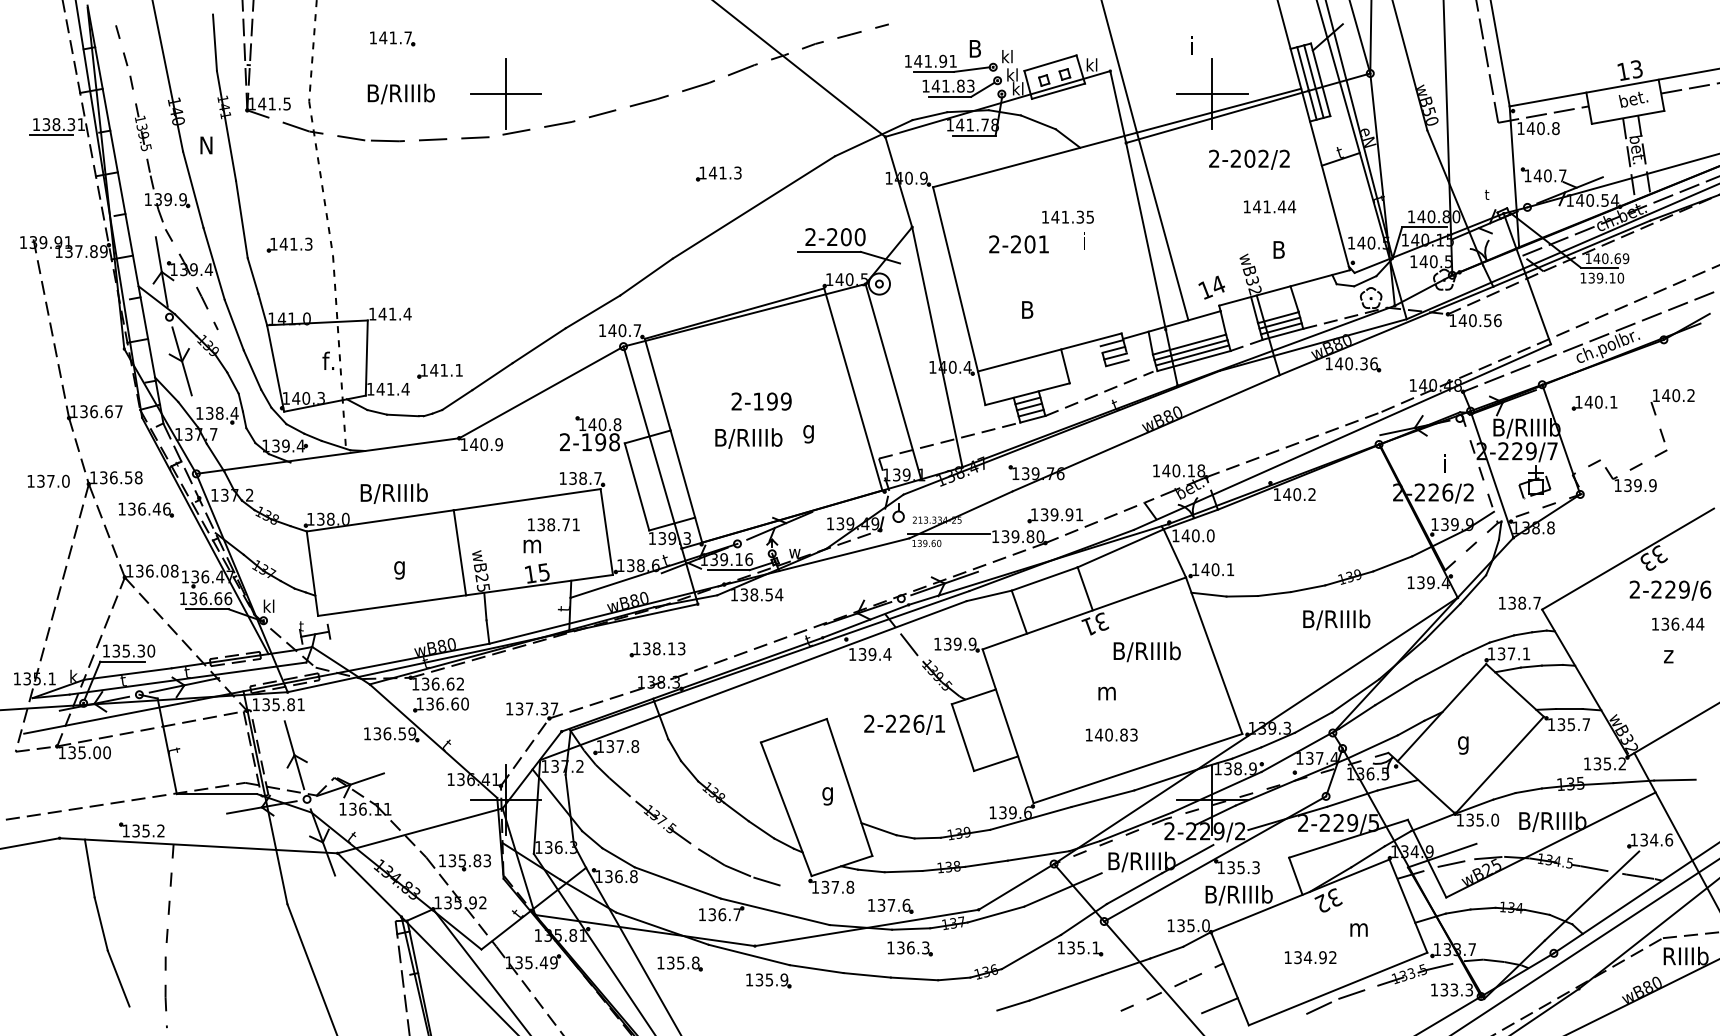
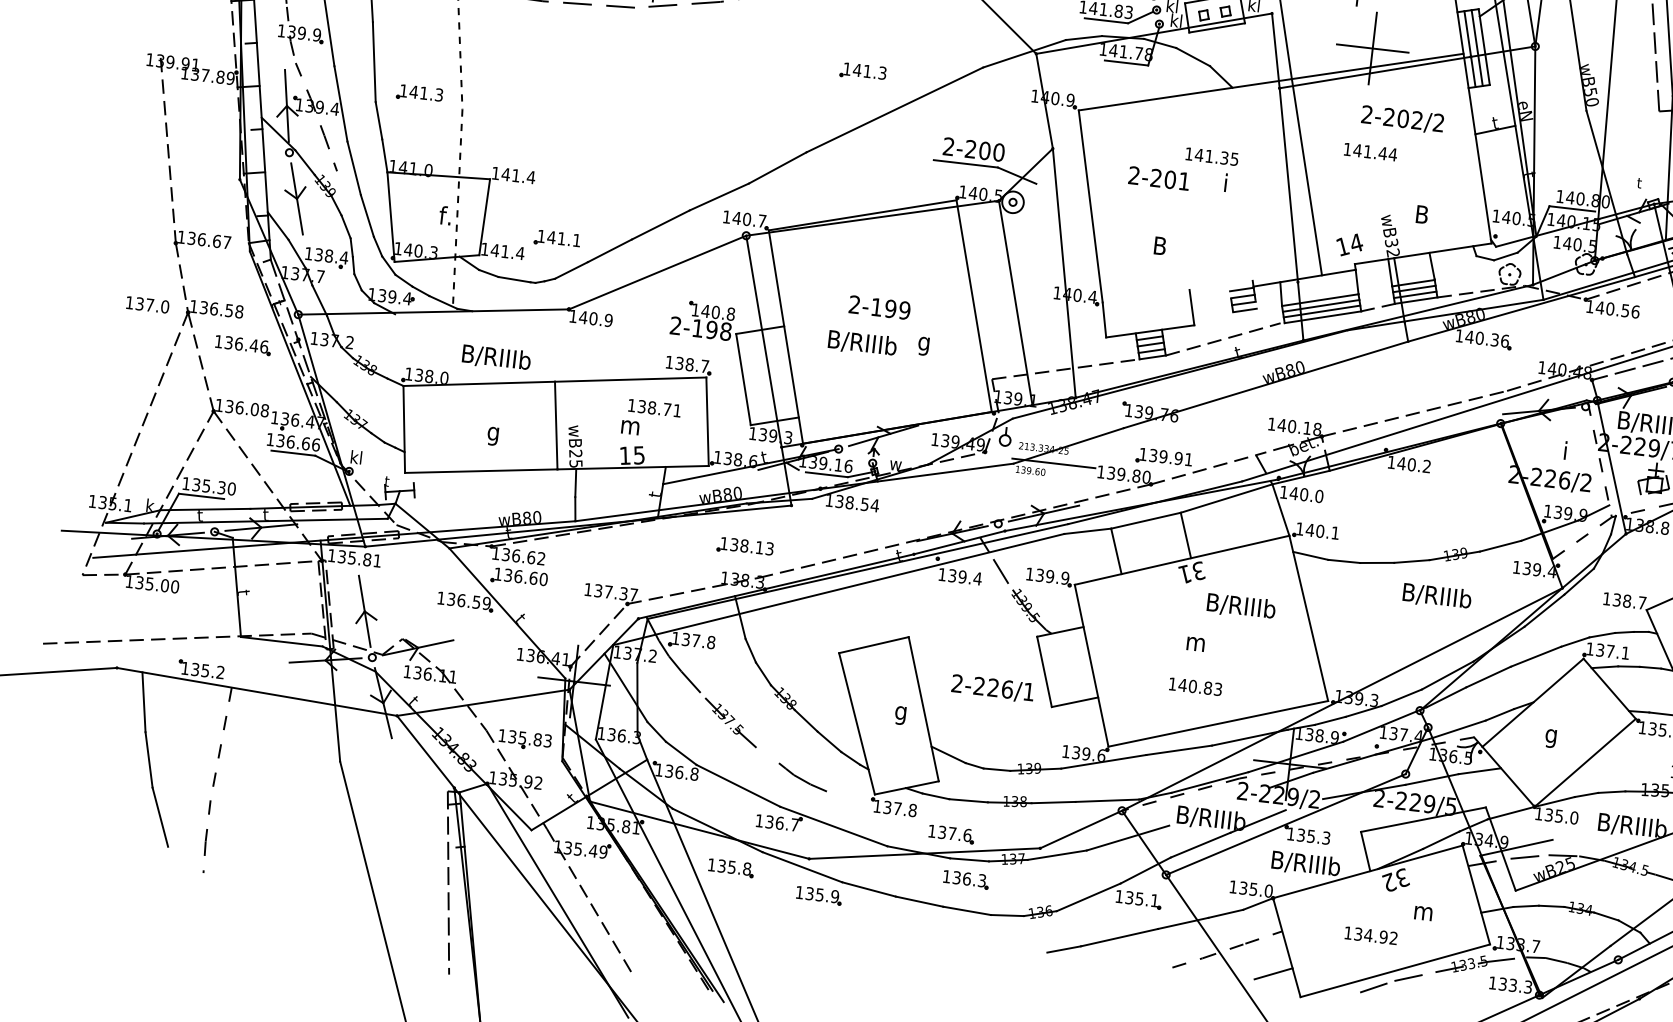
text: (1270, 206) -> (1371, 151), moved
line: (1049, 352) -> (1177, 291), removed
text: (904, 724) -> (992, 688), moved
part: (739, 867) -> (802, 777), size x0.6

